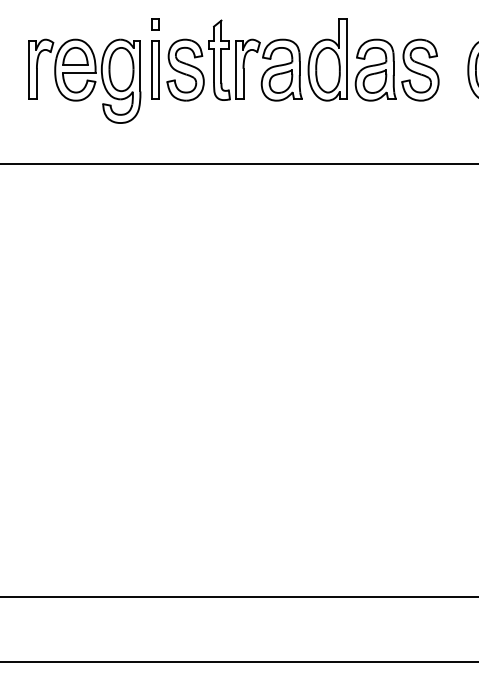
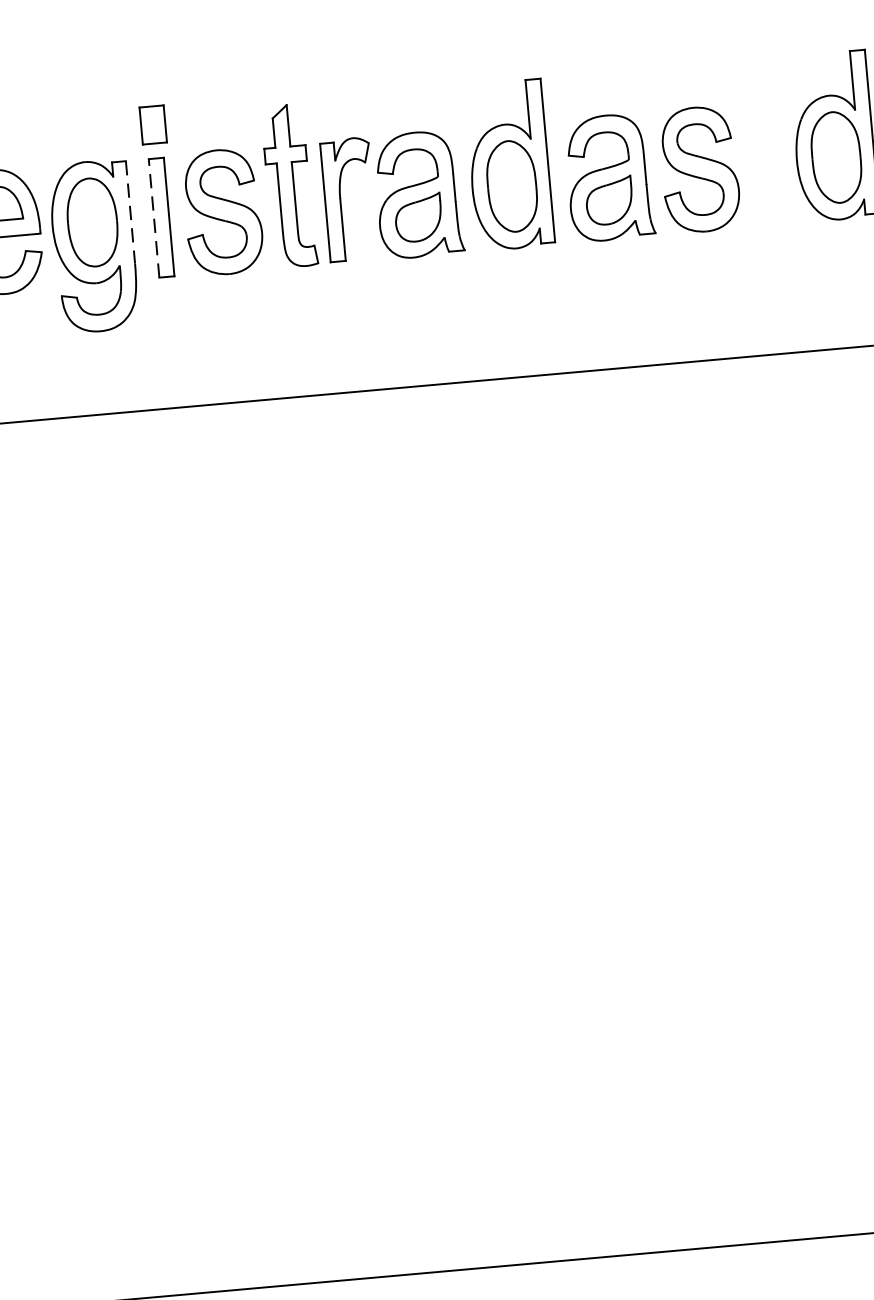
part: (155, 24) -> (153, 124), size x1.6
line: (140, 66) -> (130, 212), solid -> dashed
line: (151, 69) -> (153, 216), solid -> dashed

